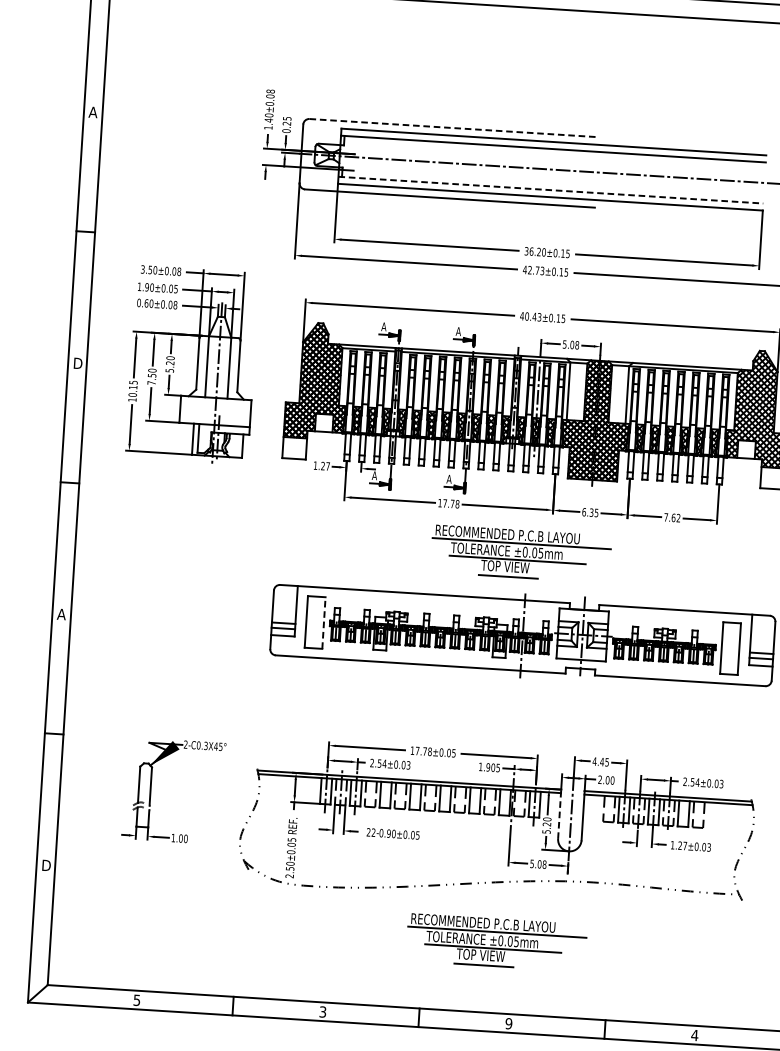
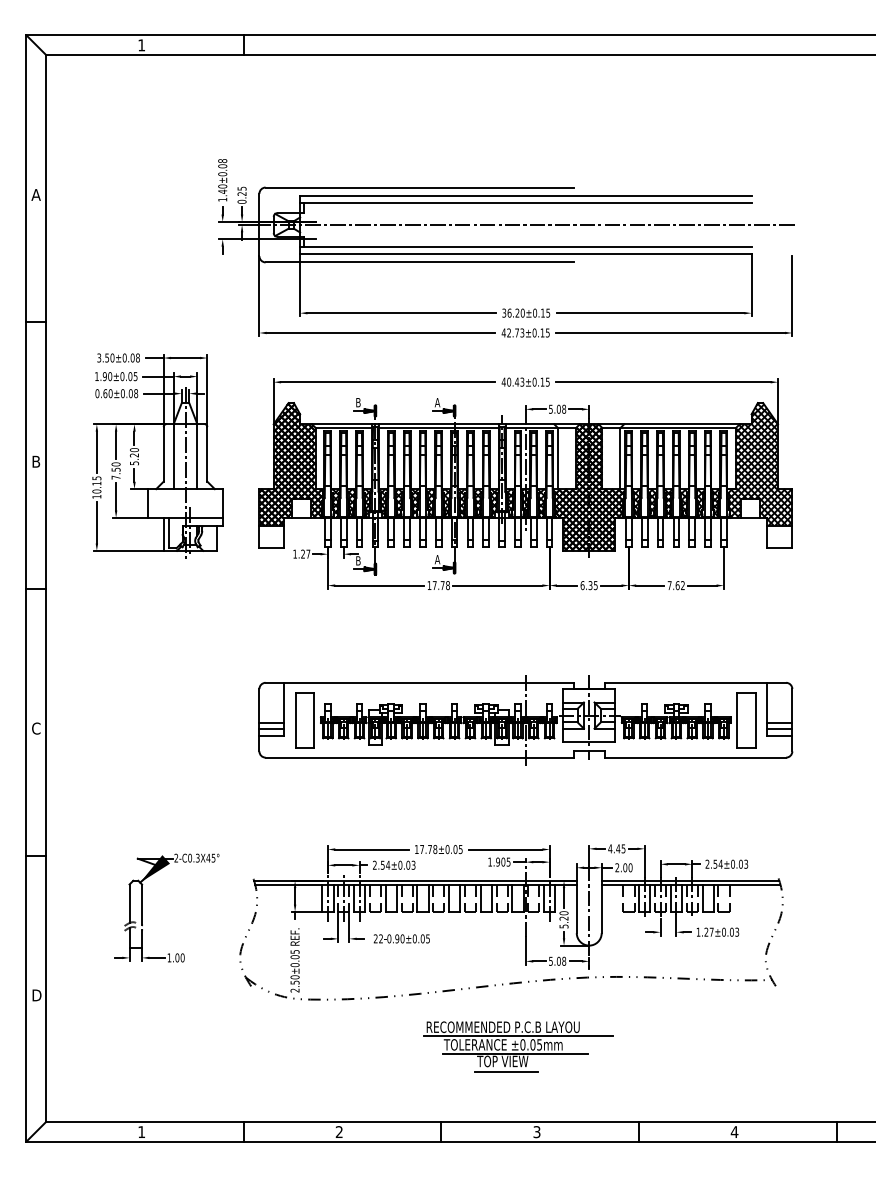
line: (455, 128) -> (420, 187), dashed -> solid
line: (550, 189) -> (525, 246), dashed -> solid
text: (383, 326) -> (357, 402), A -> B
text: (78, 363) -> (37, 461), D -> B
text: (374, 475) -> (358, 560), A -> B
part: (521, 553) -> (518, 633), removed
text: (60, 614) -> (35, 728), A -> C
line: (324, 622) -> (314, 719), dashed -> solid
line: (559, 813) -> (576, 906), dashed -> solid
text: (136, 1000) -> (141, 1132), 5 -> 1
text: (322, 1012) -> (338, 1132), 3 -> 2
text: (508, 1023) -> (536, 1131), 9 -> 3

